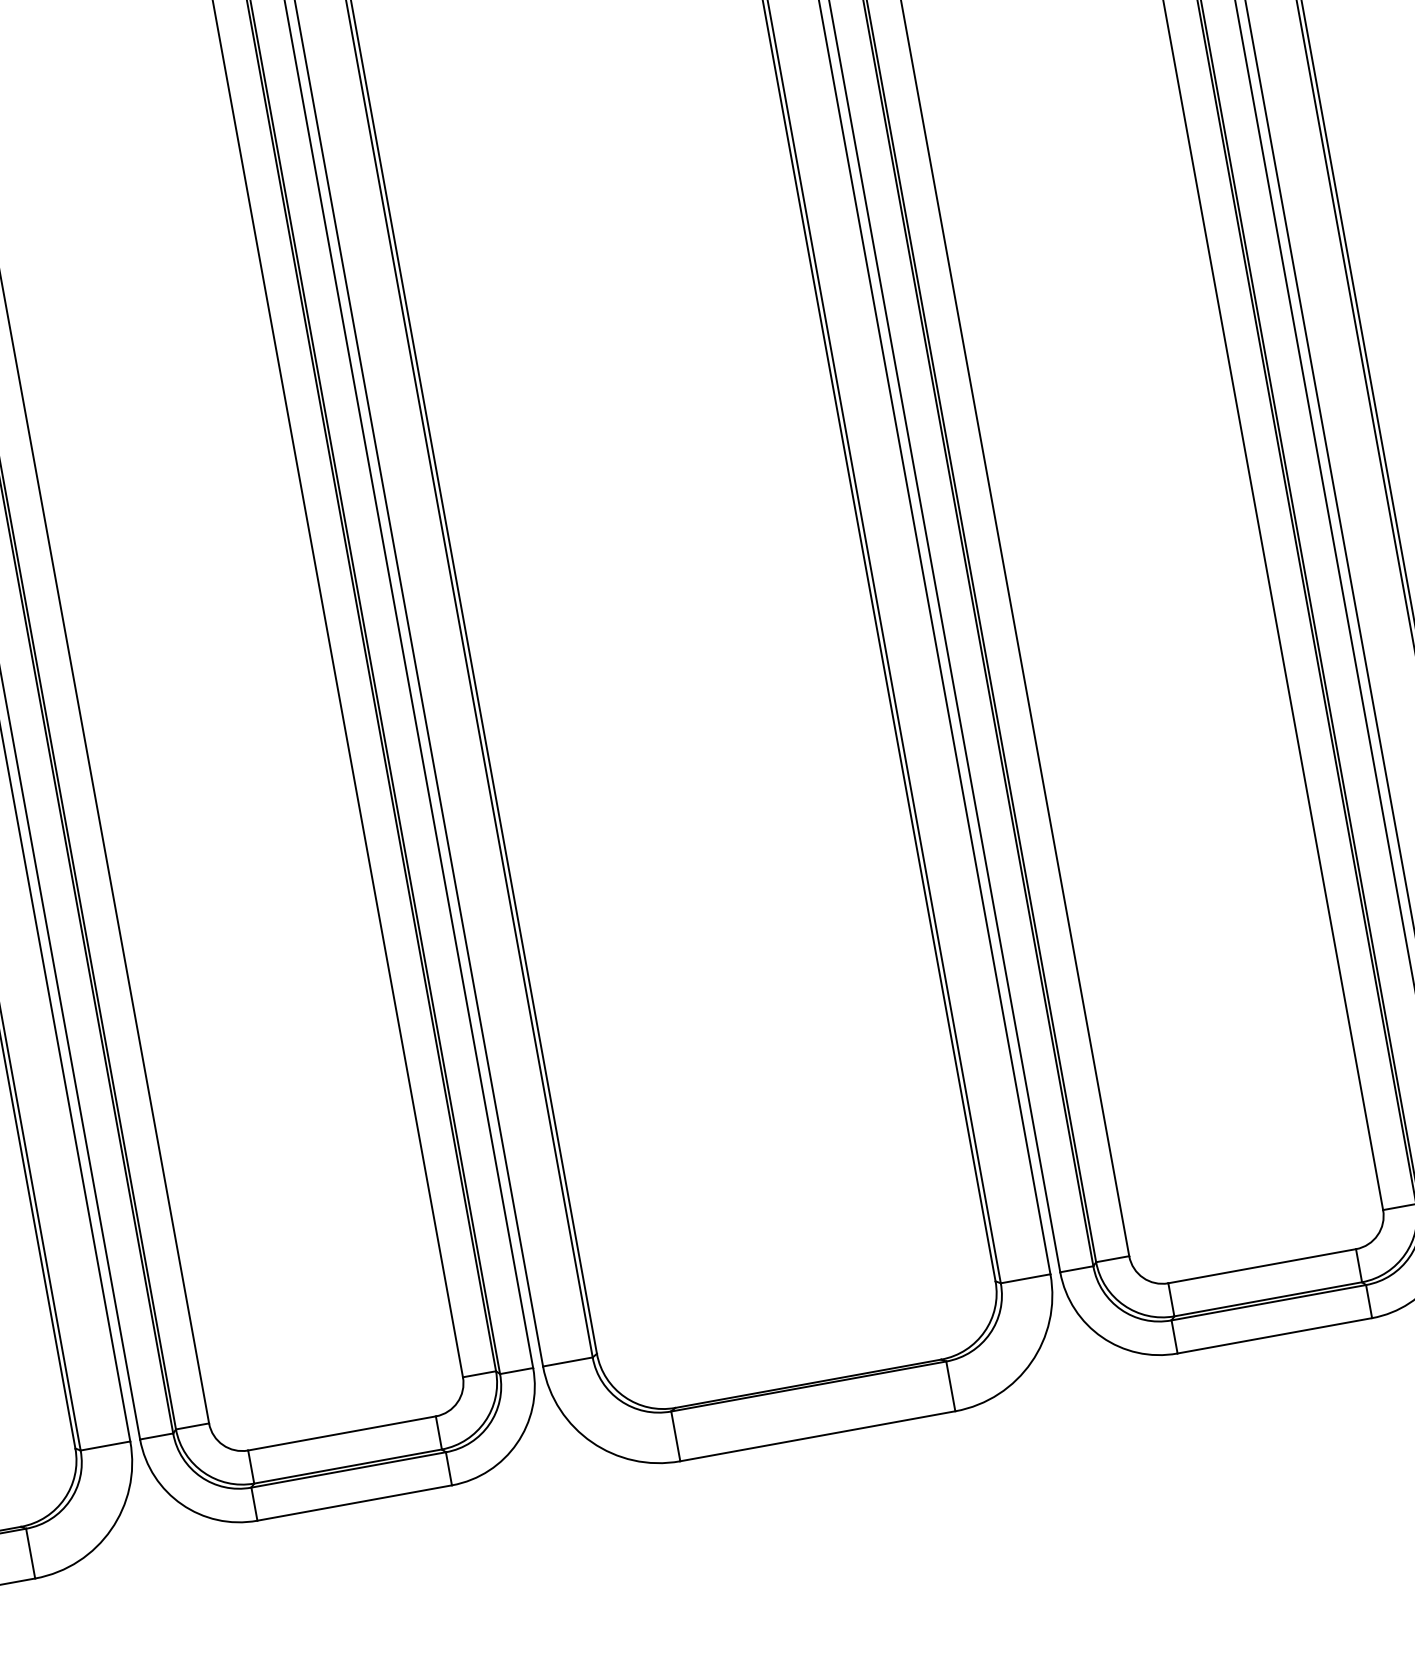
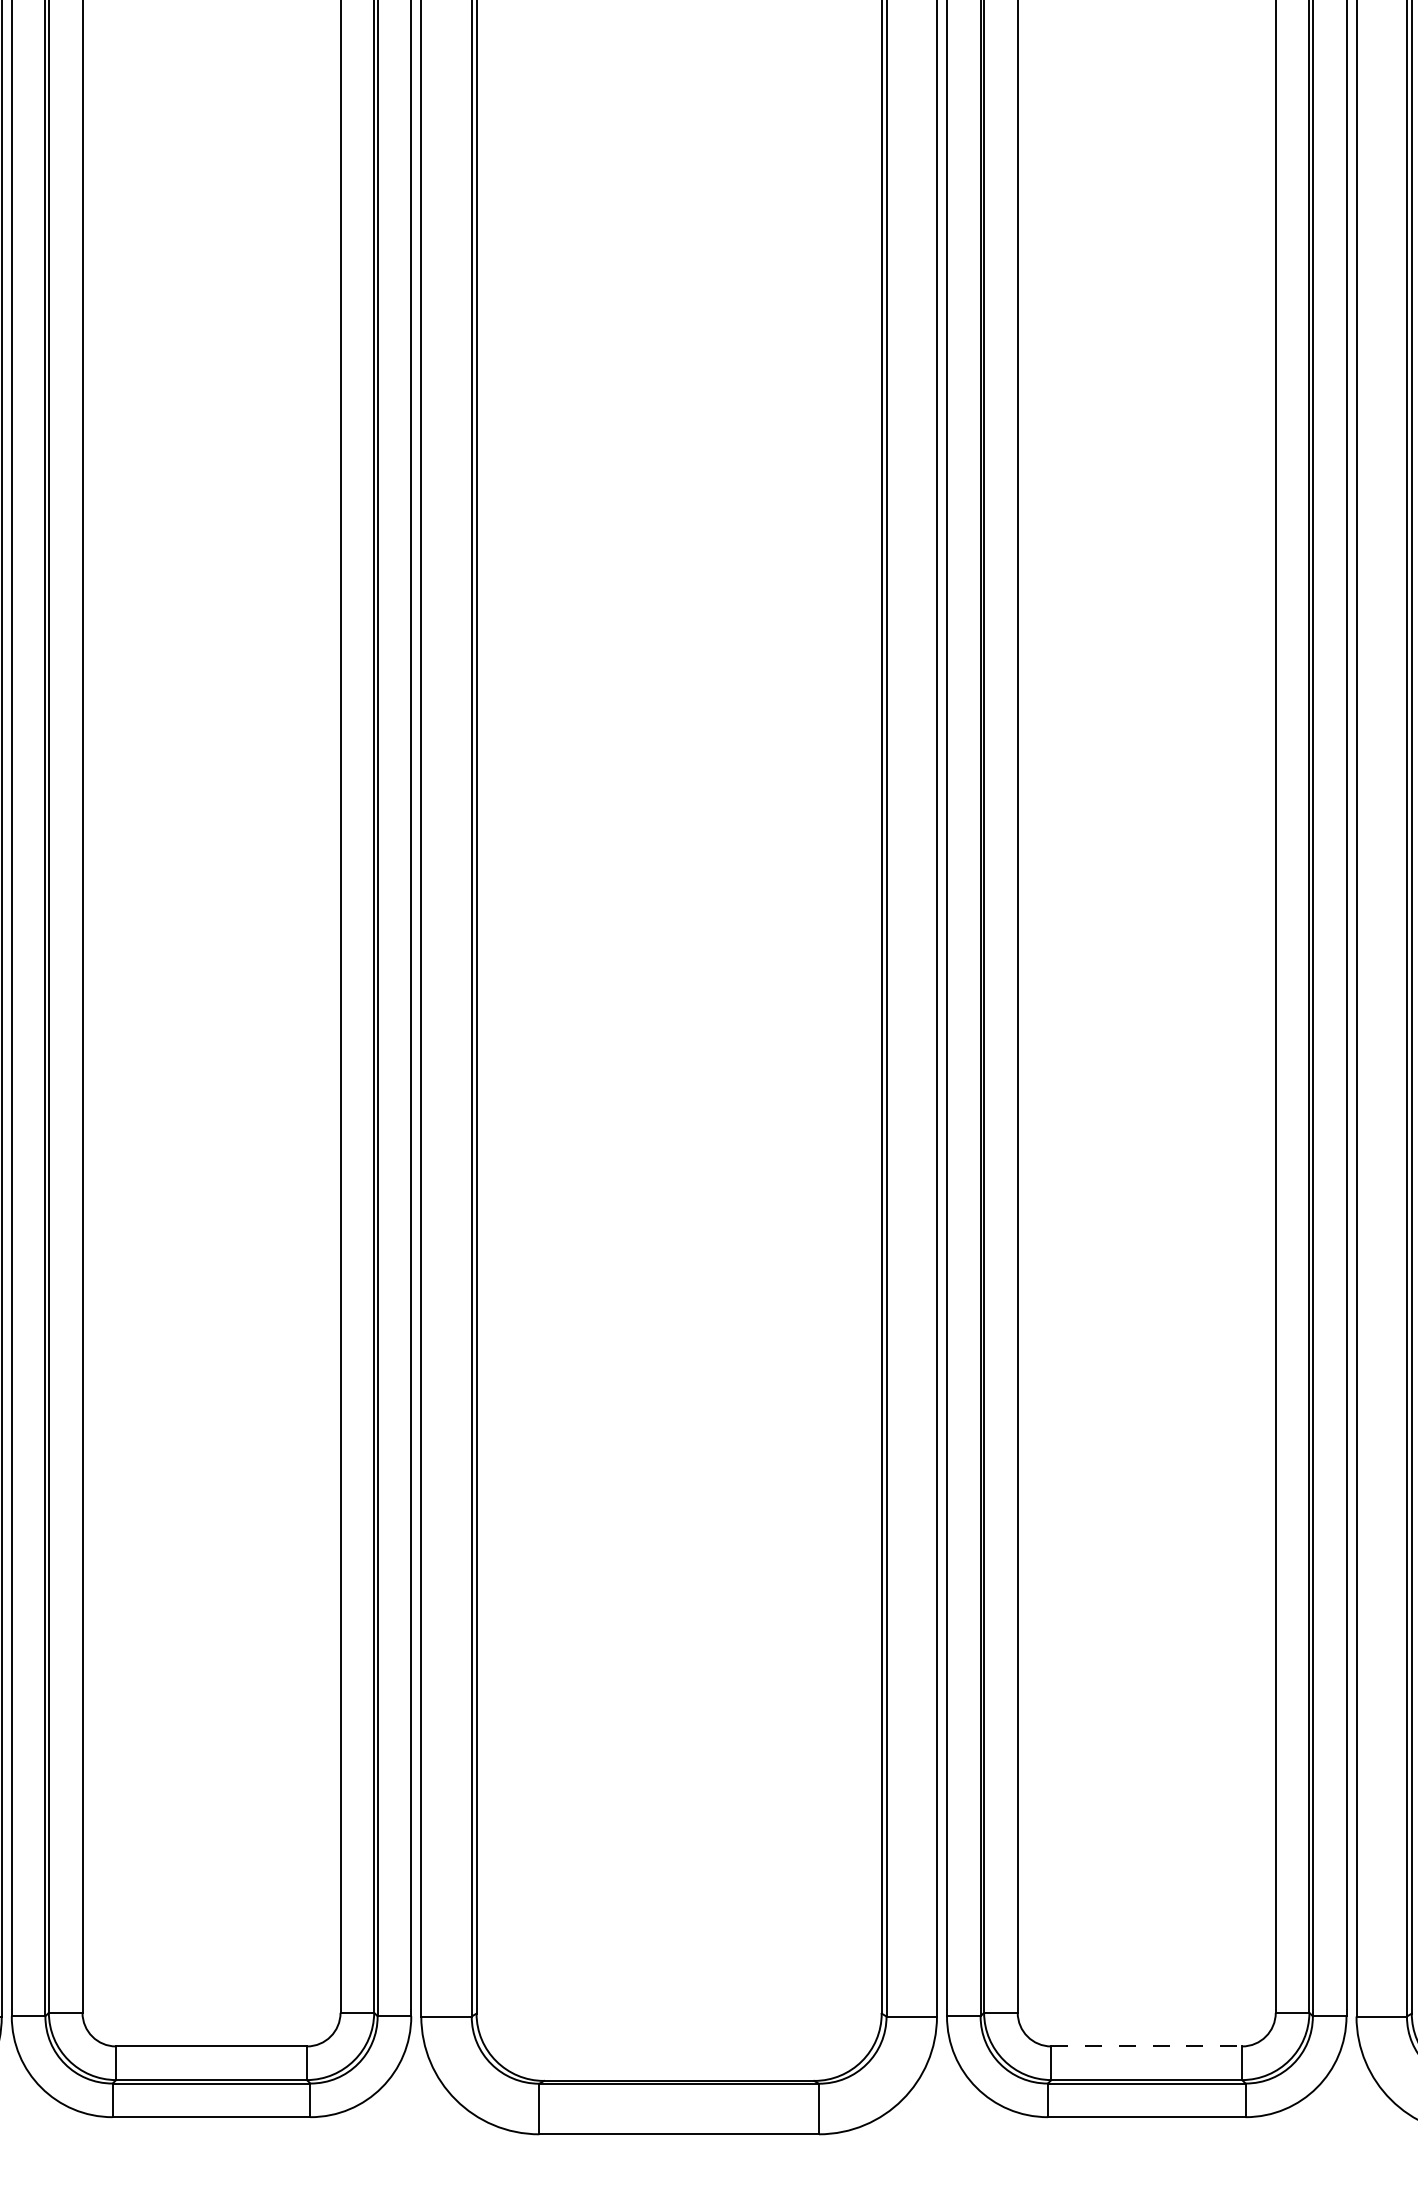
line: (1262, 1266) -> (1147, 2046), solid -> dashed

